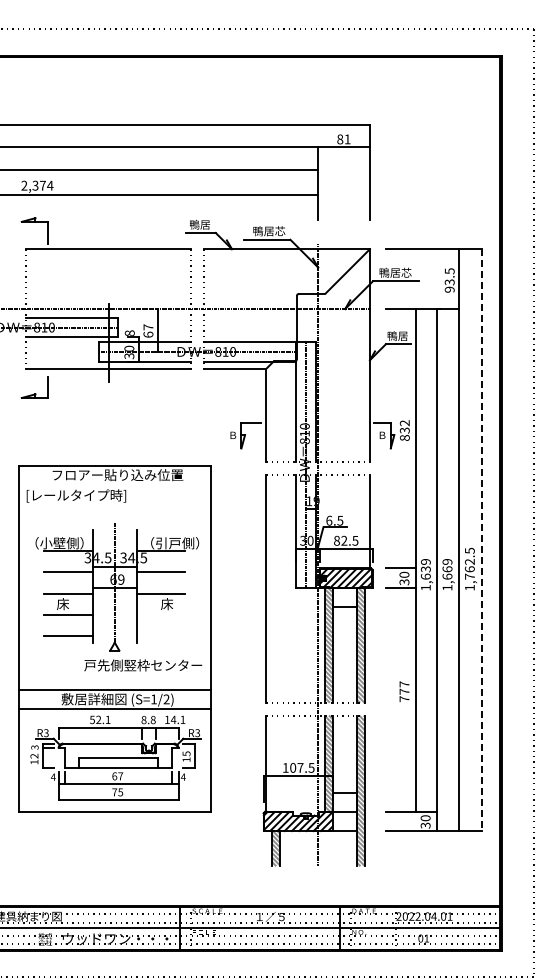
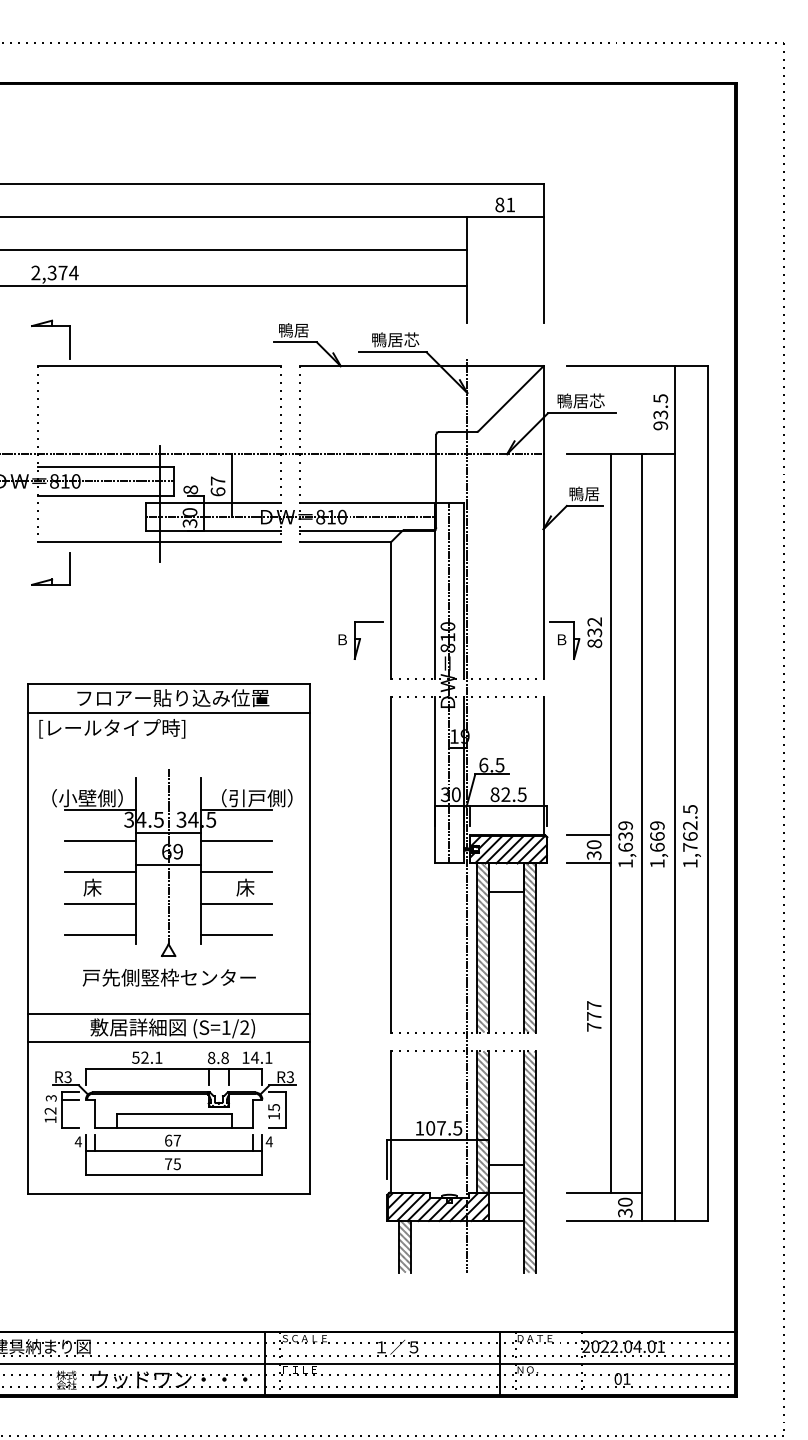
line: (114, 484) -> (168, 711), added
line: (481, 540) -> (707, 794), dashed -> solid
line: (160, 614) -> (235, 902), added
line: (160, 636) -> (235, 935), added
text: (143, 665) -> (169, 977), moved

